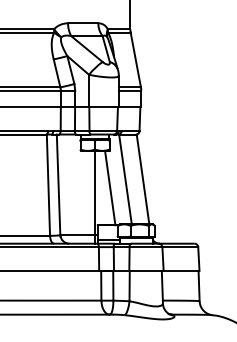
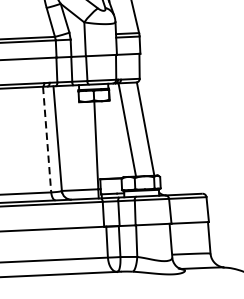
line: (48, 185) -> (47, 139), solid -> dashed
line: (110, 187) -> (112, 139), removed

